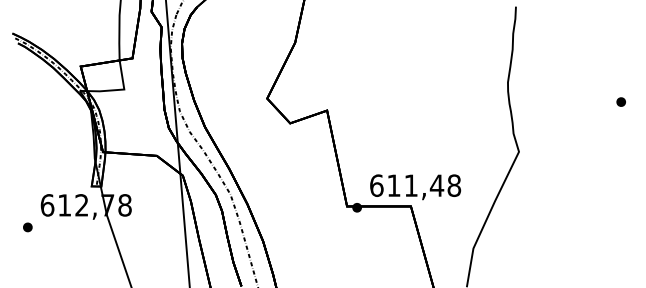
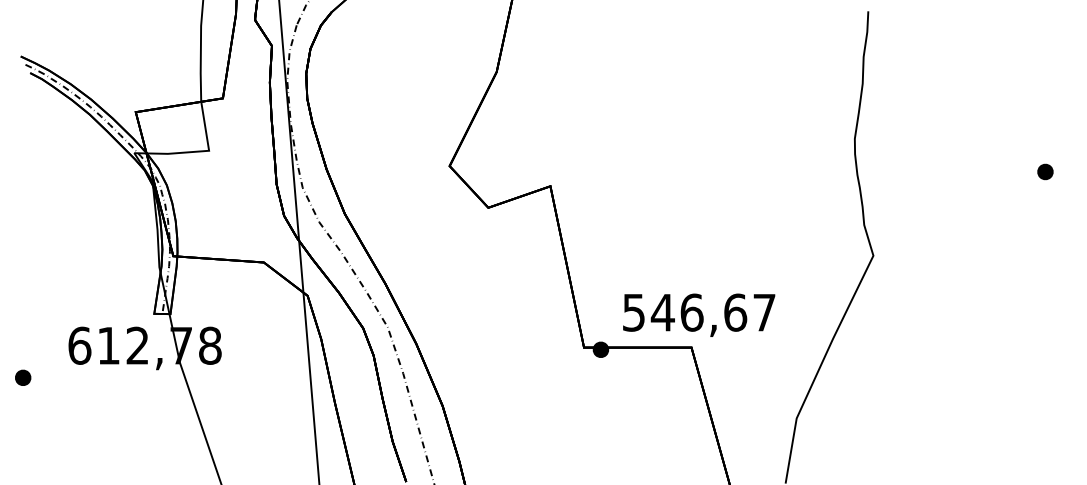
text: (415, 185) -> (699, 312), 611,48 -> 546,67
part: (27, 227) -> (22, 377), moved

